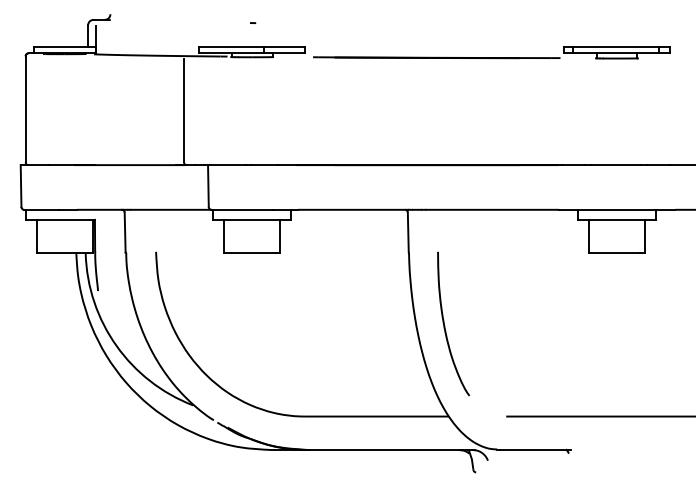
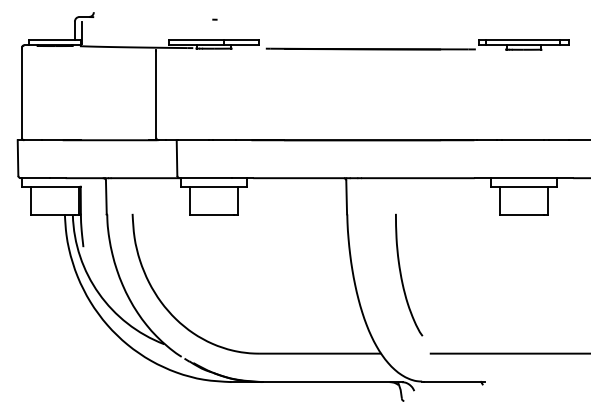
curve: (445, 325) -> (402, 276), moved

